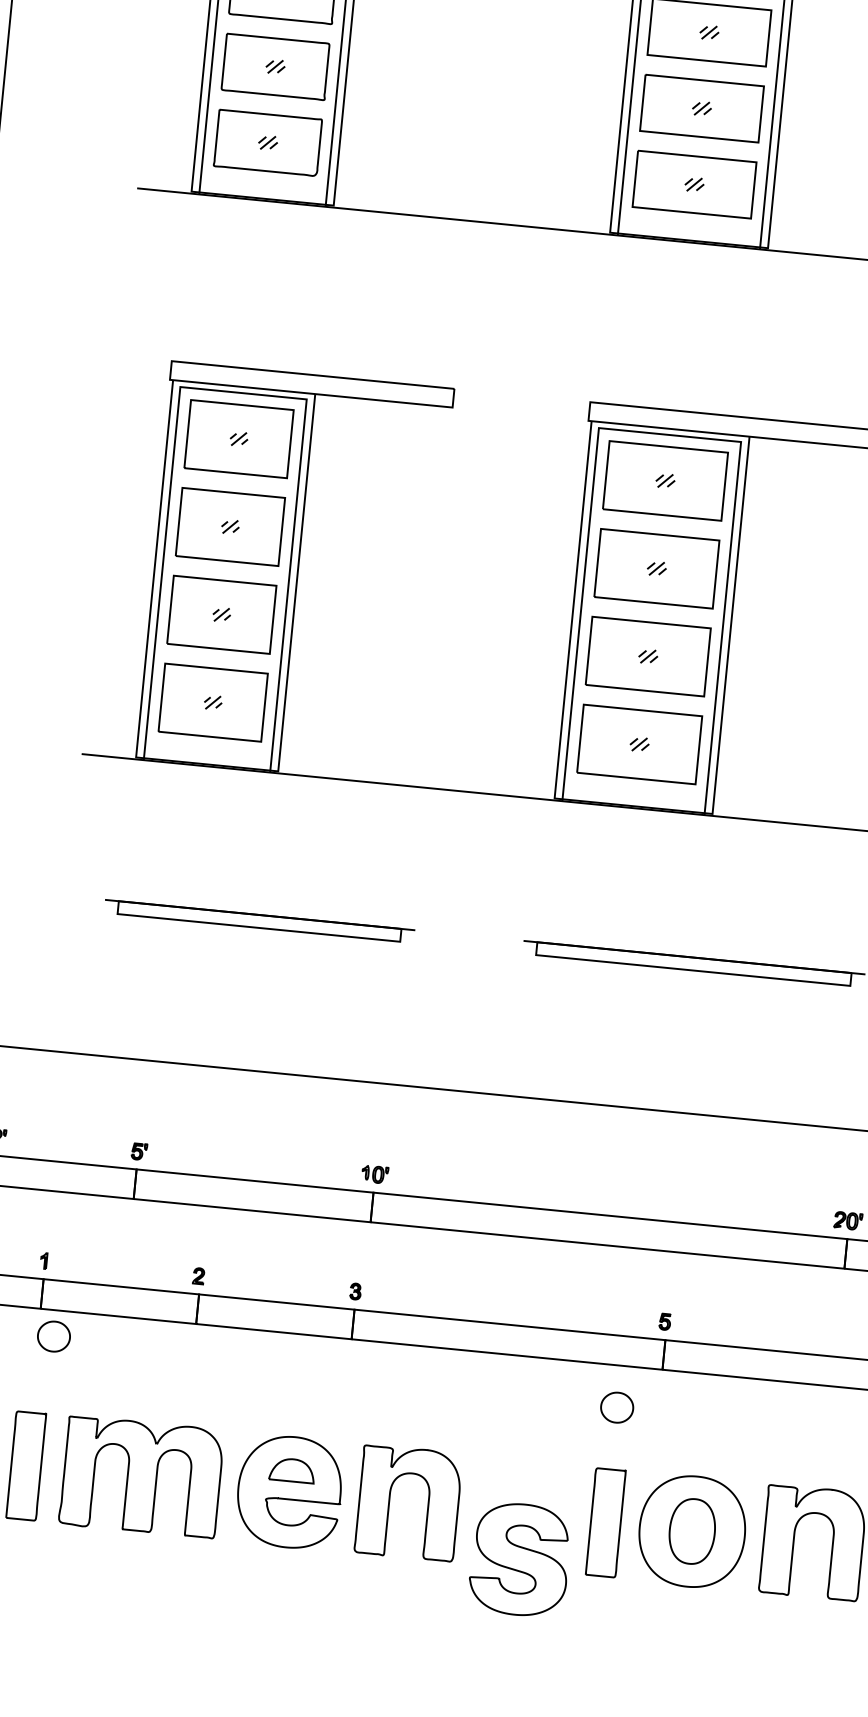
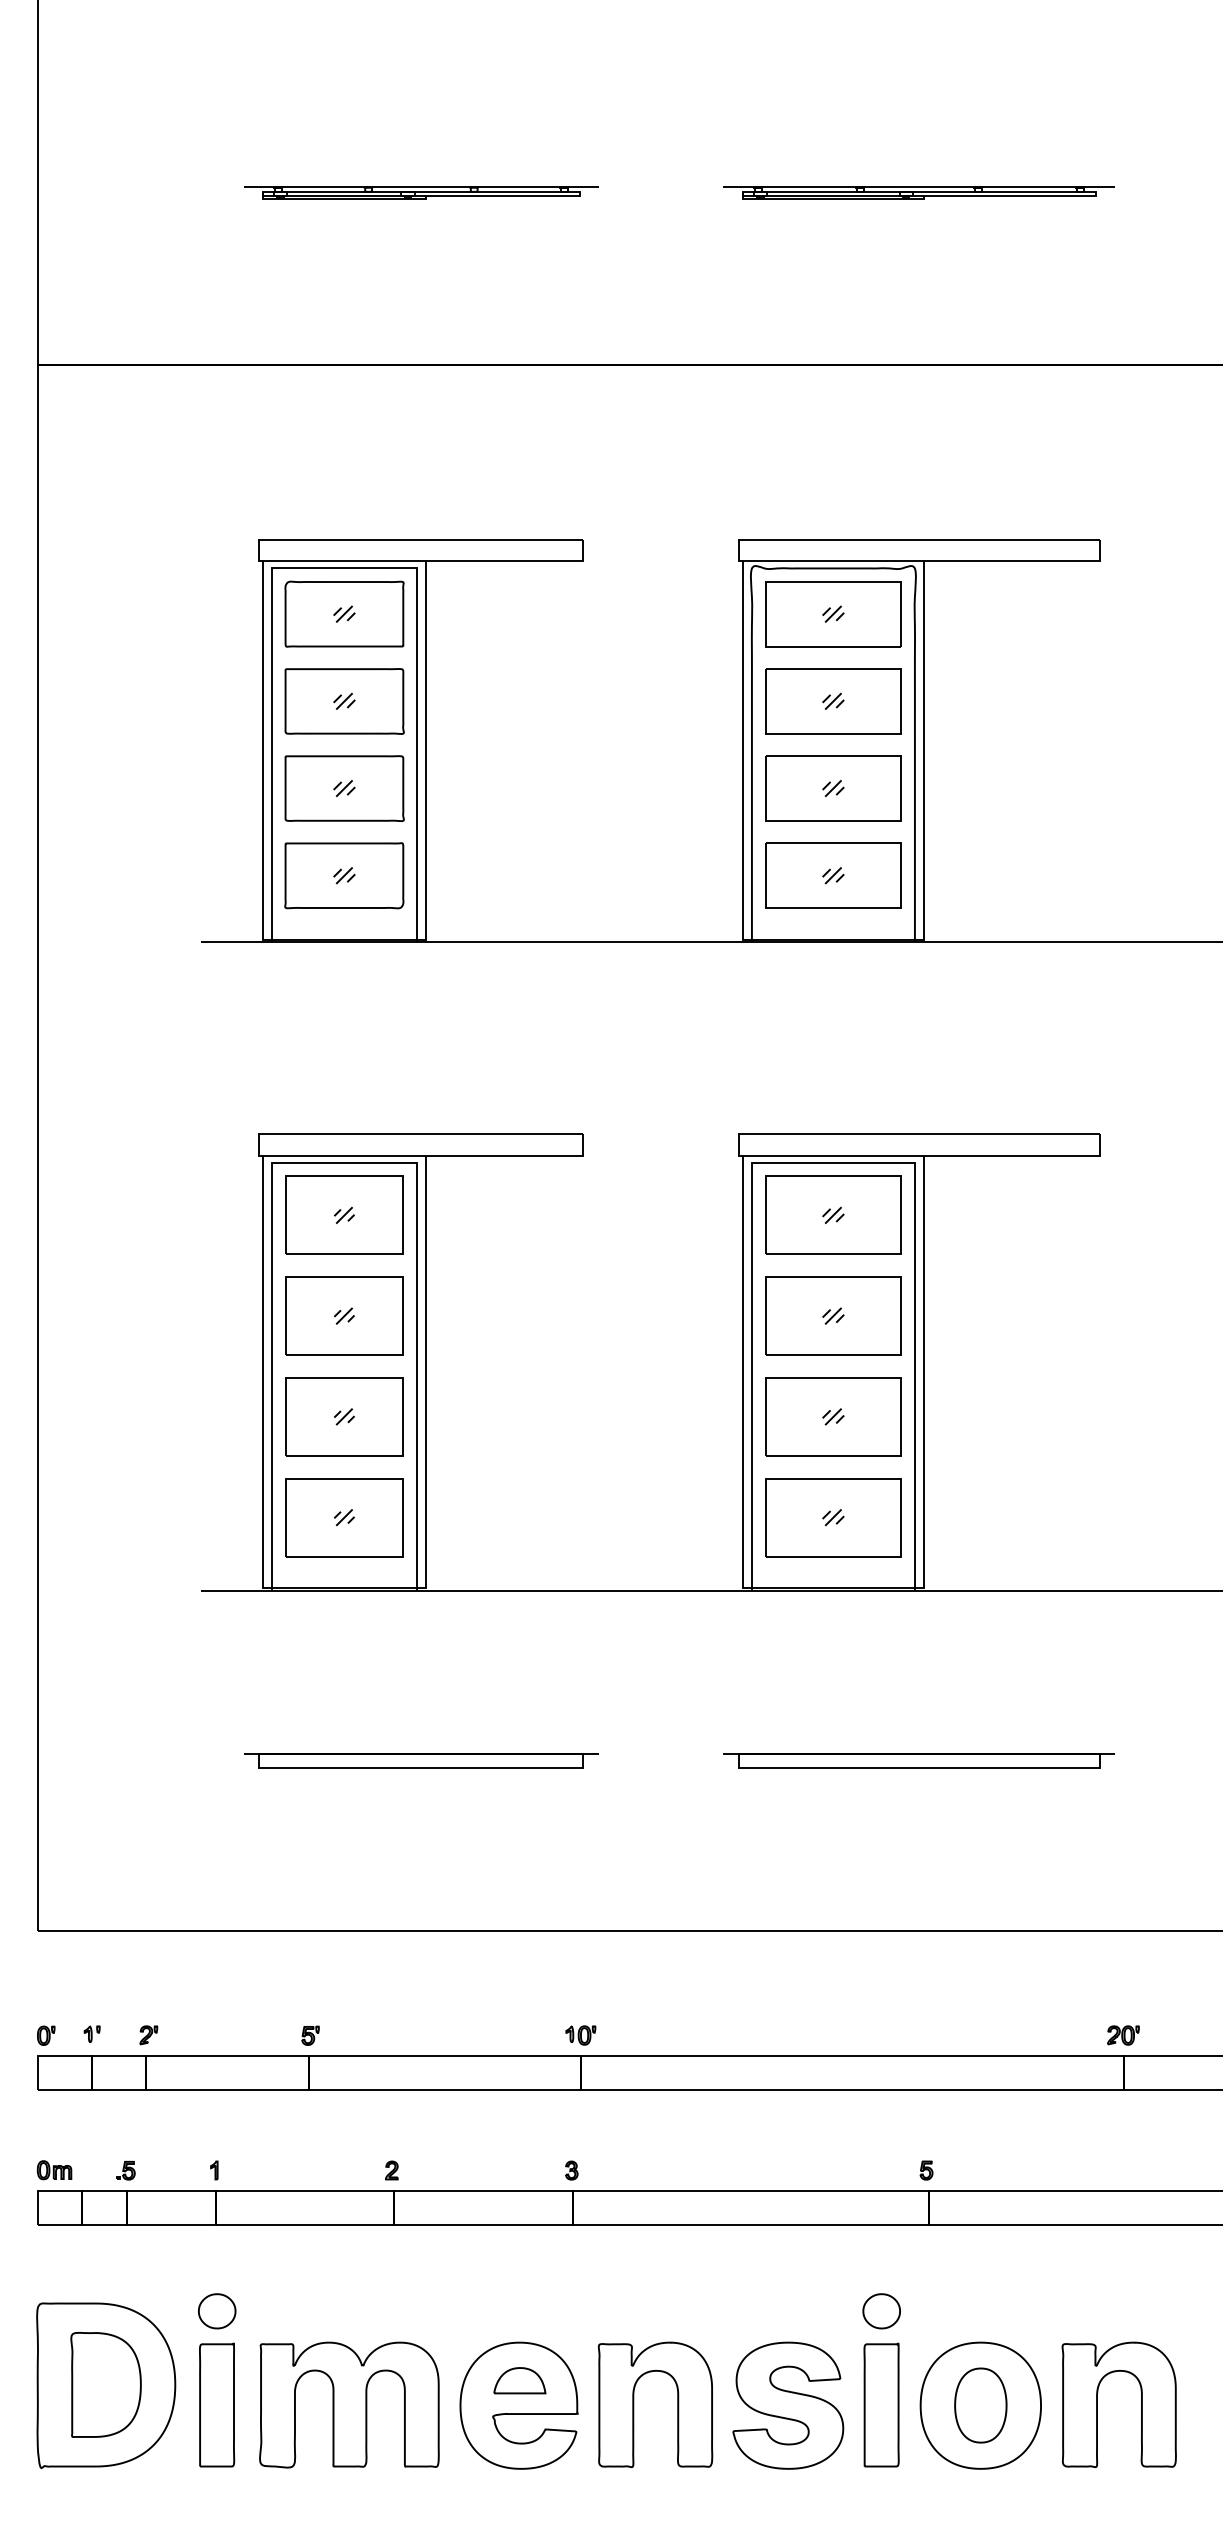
part: (54, 1336) -> (217, 2311), moved
part: (616, 1407) -> (881, 2311), moved
part: (520, 1559) -> (788, 2405), moved

